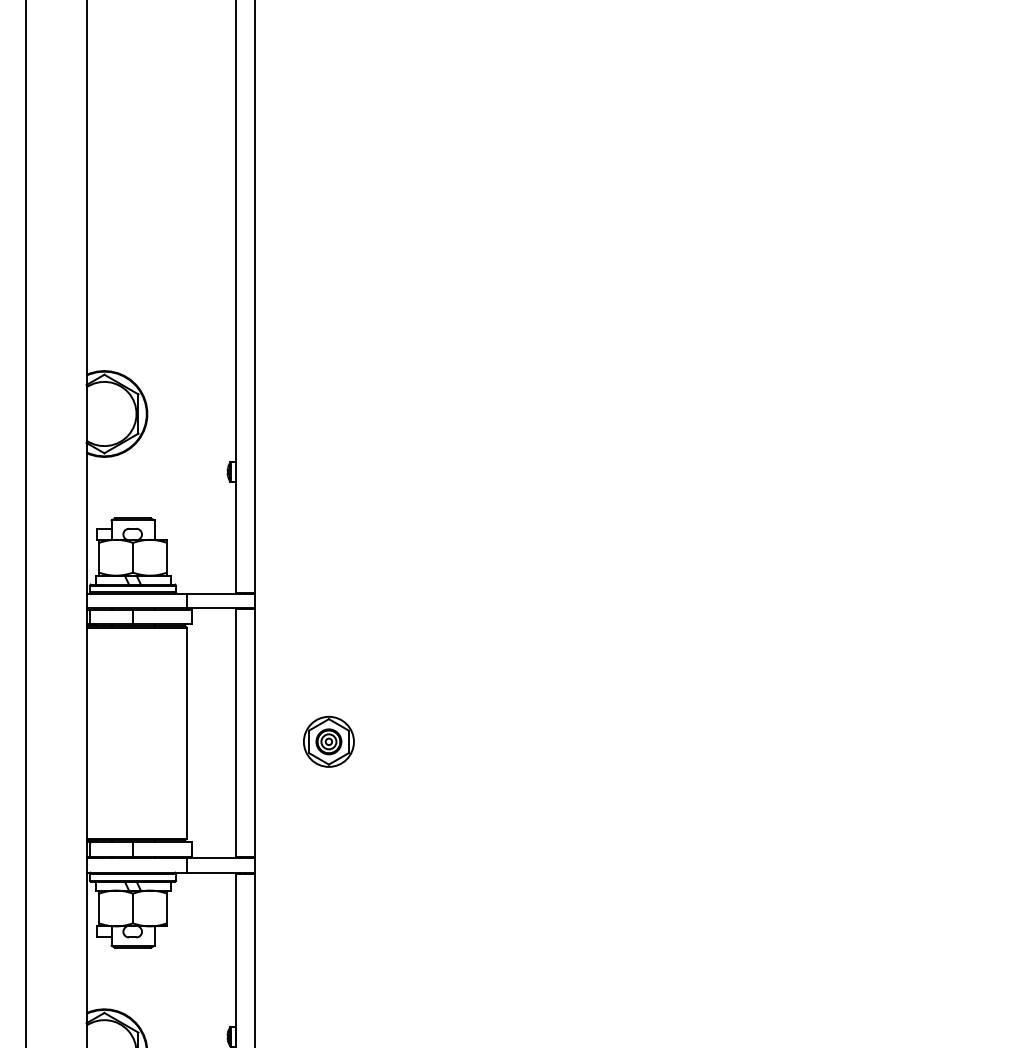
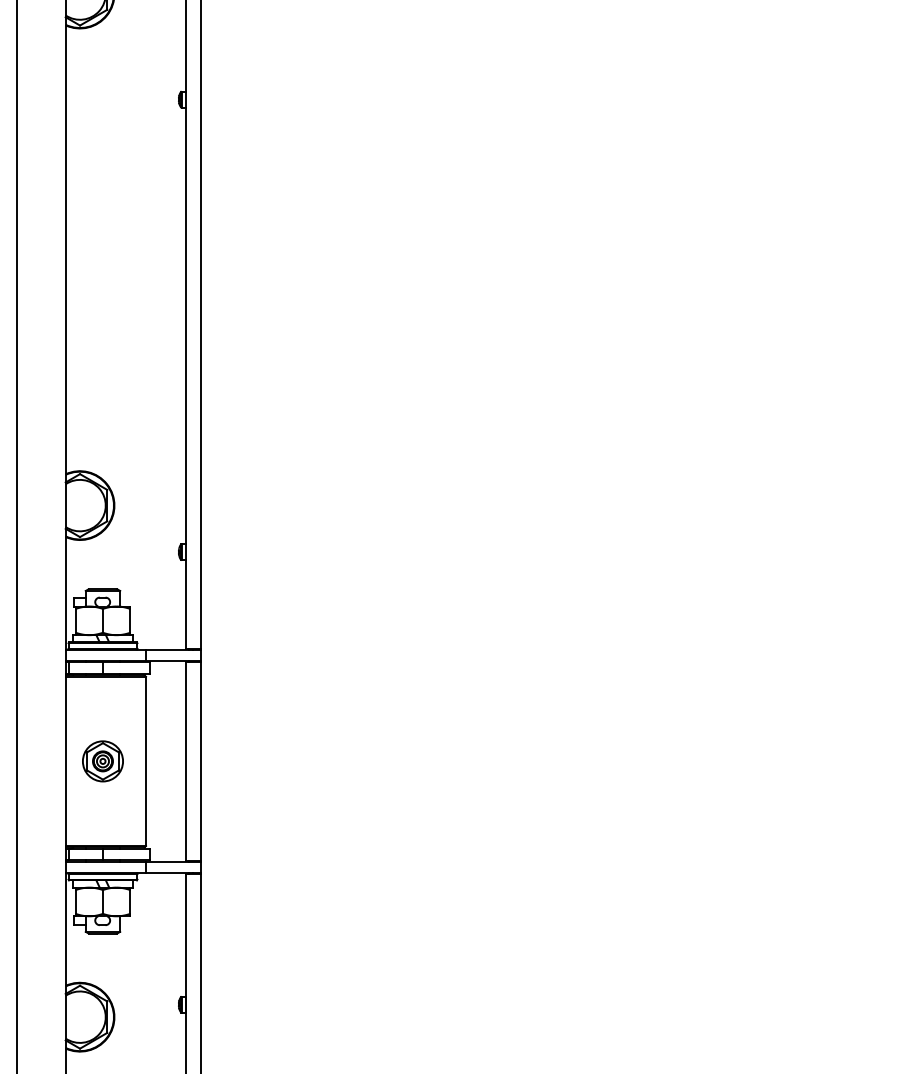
part: (328, 741) -> (102, 761), moved

